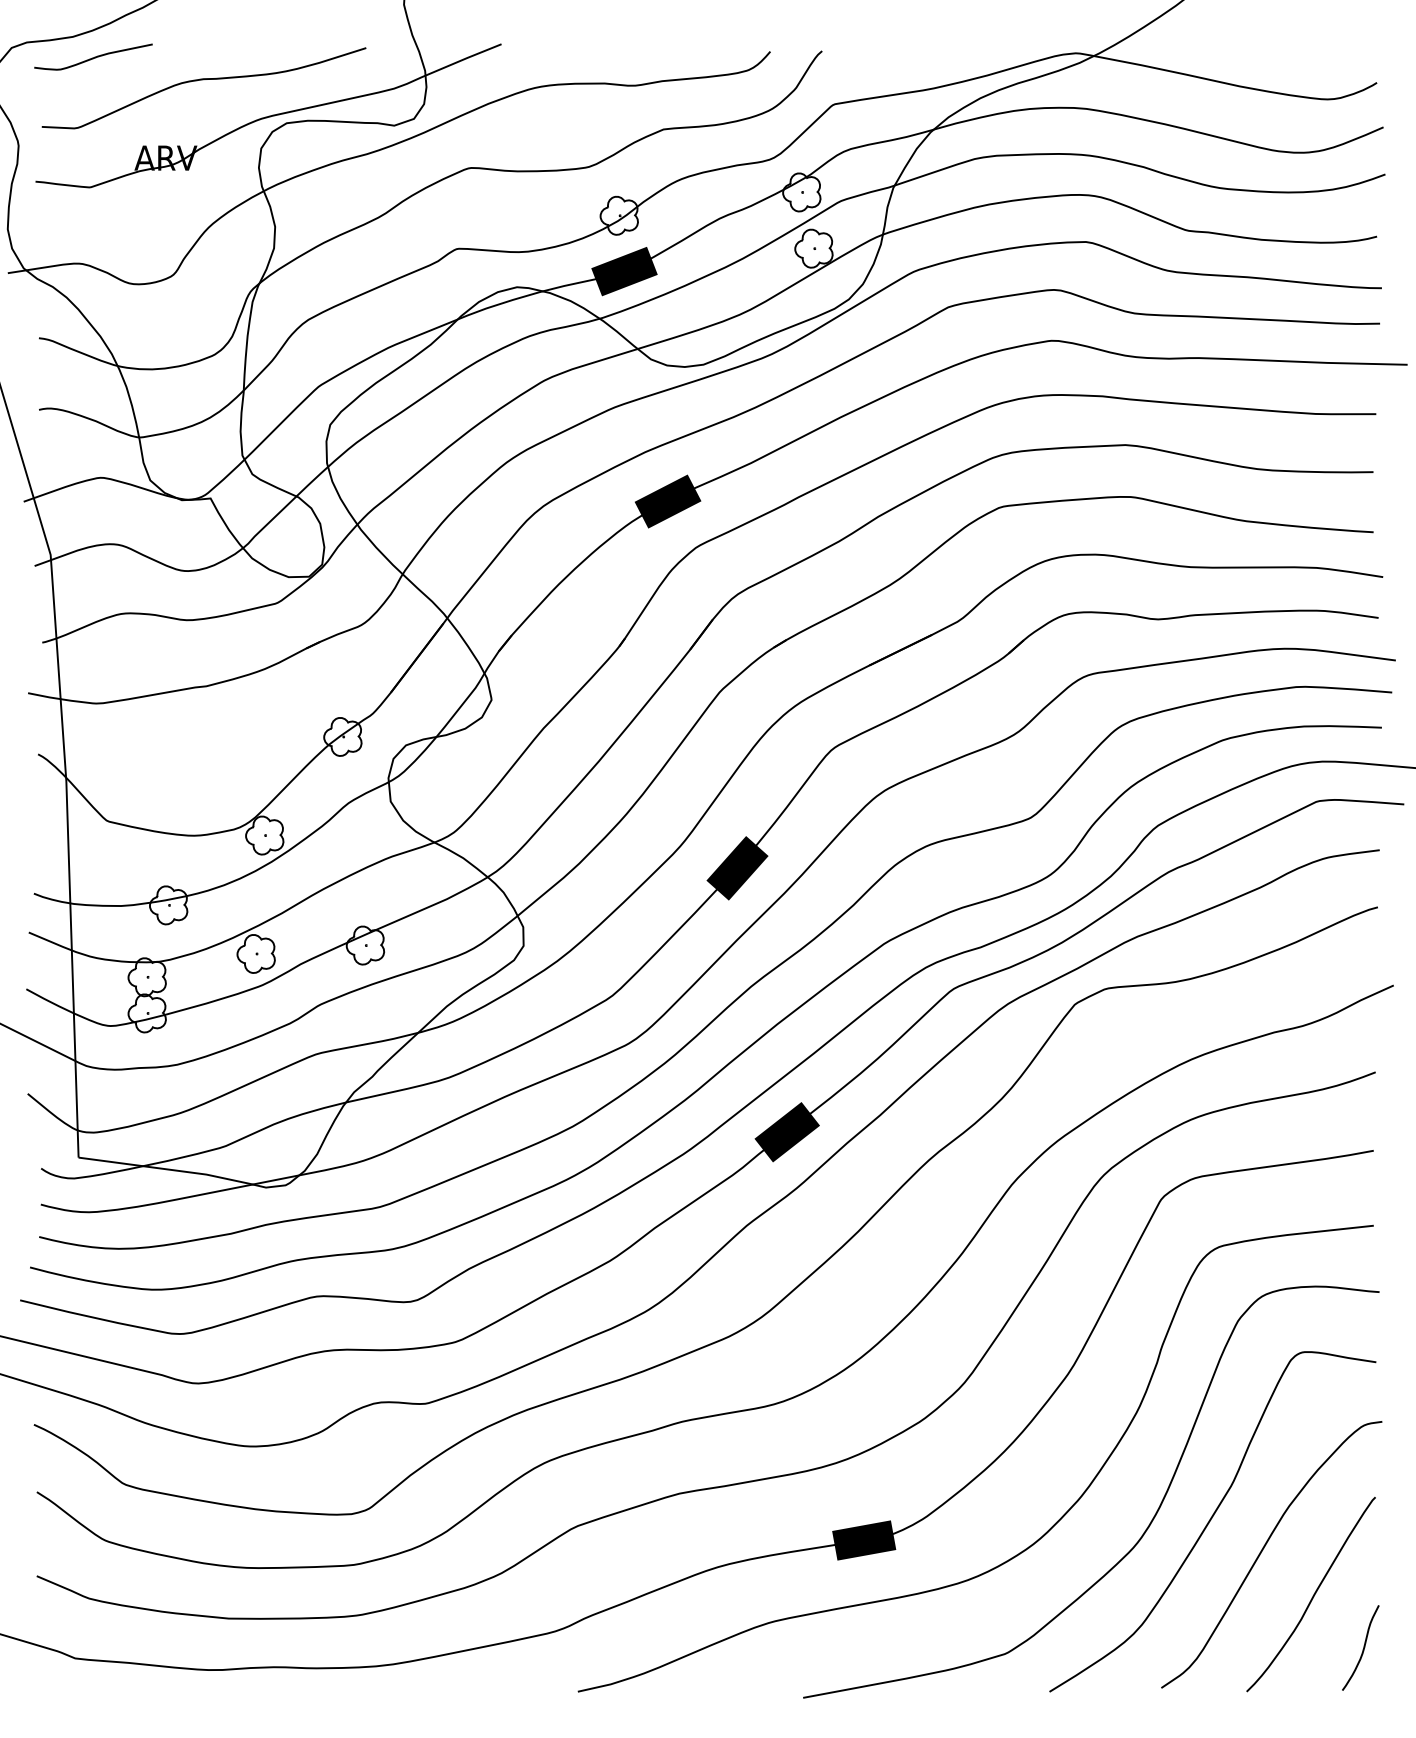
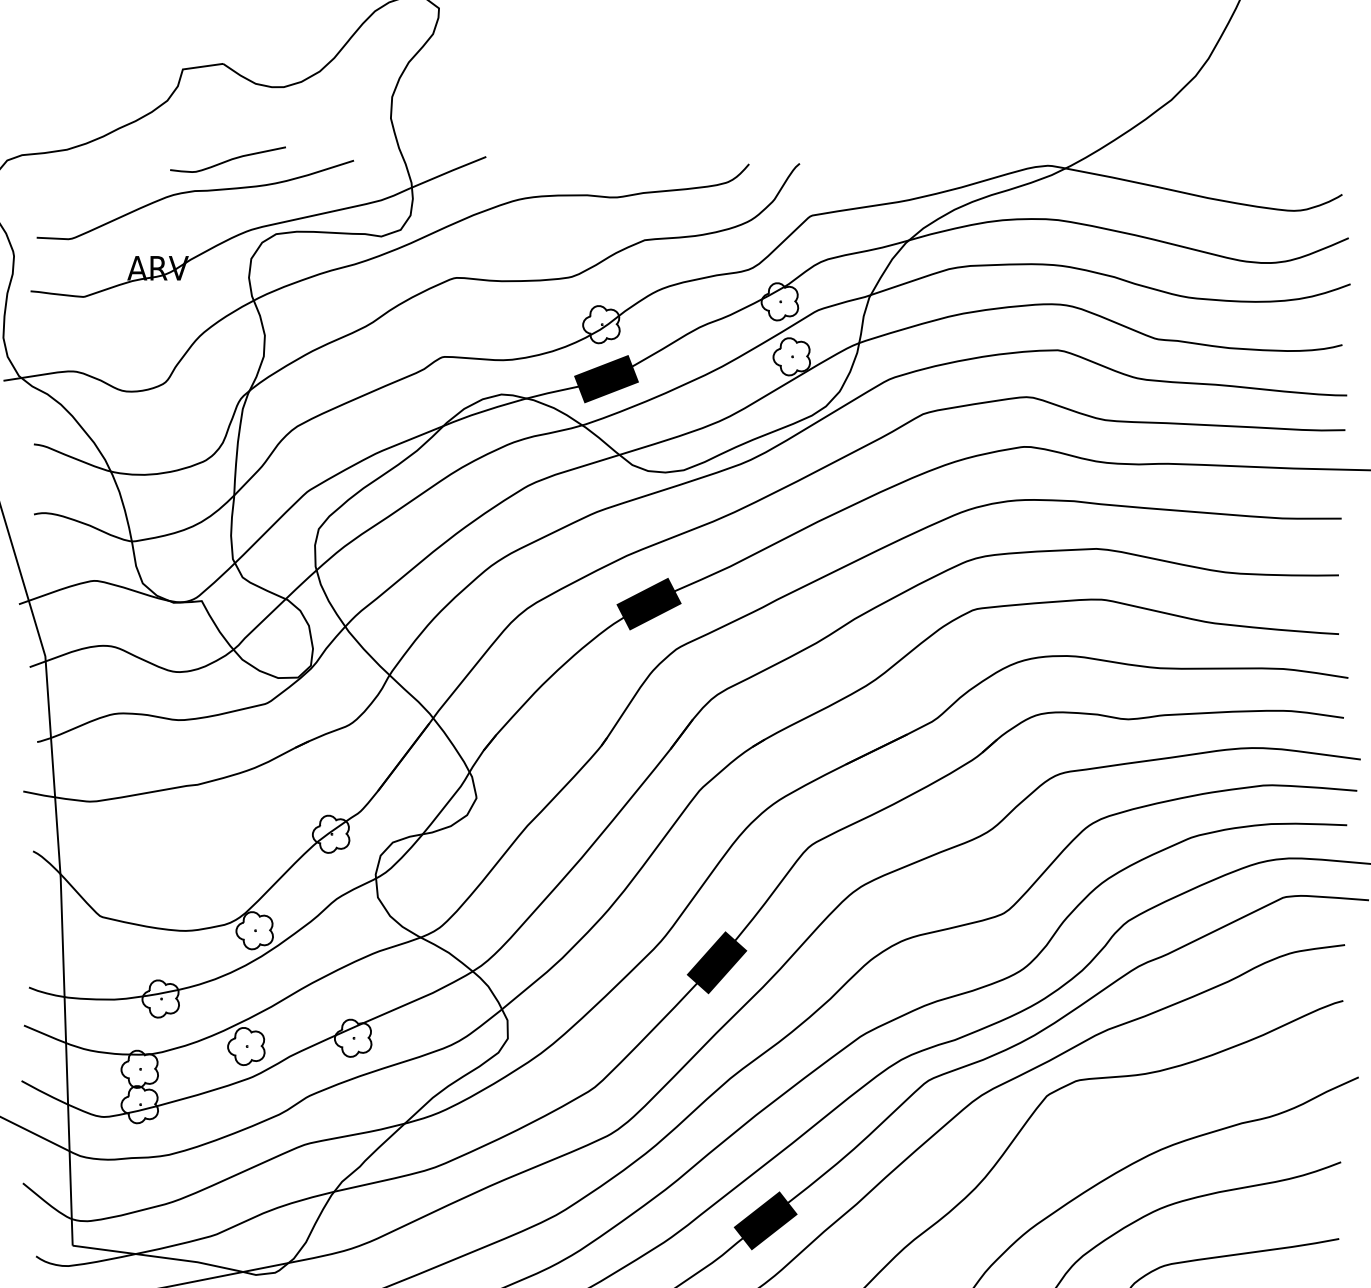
curve: (94, 56) -> (229, 159), moved

